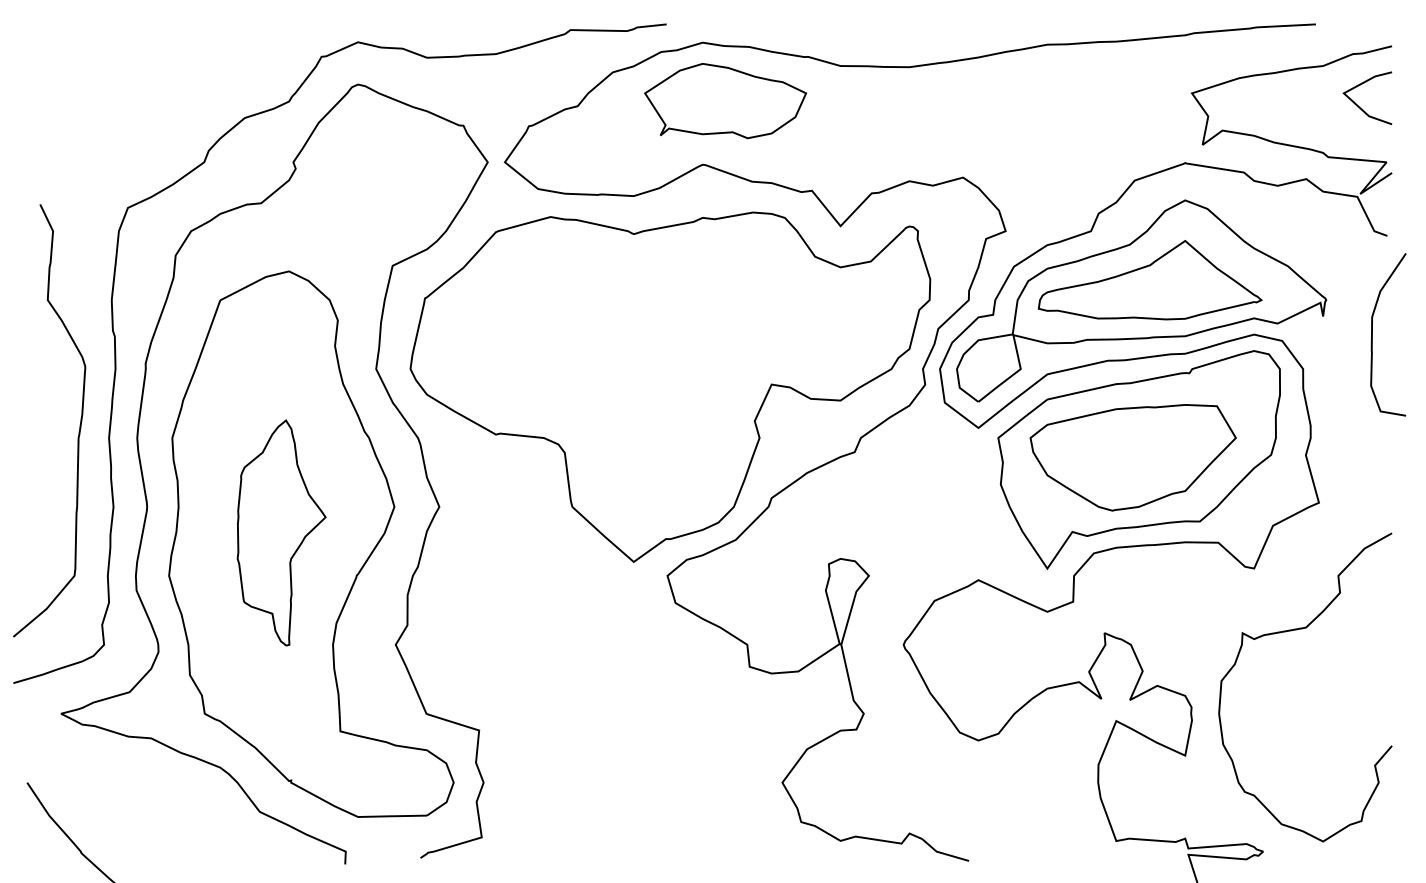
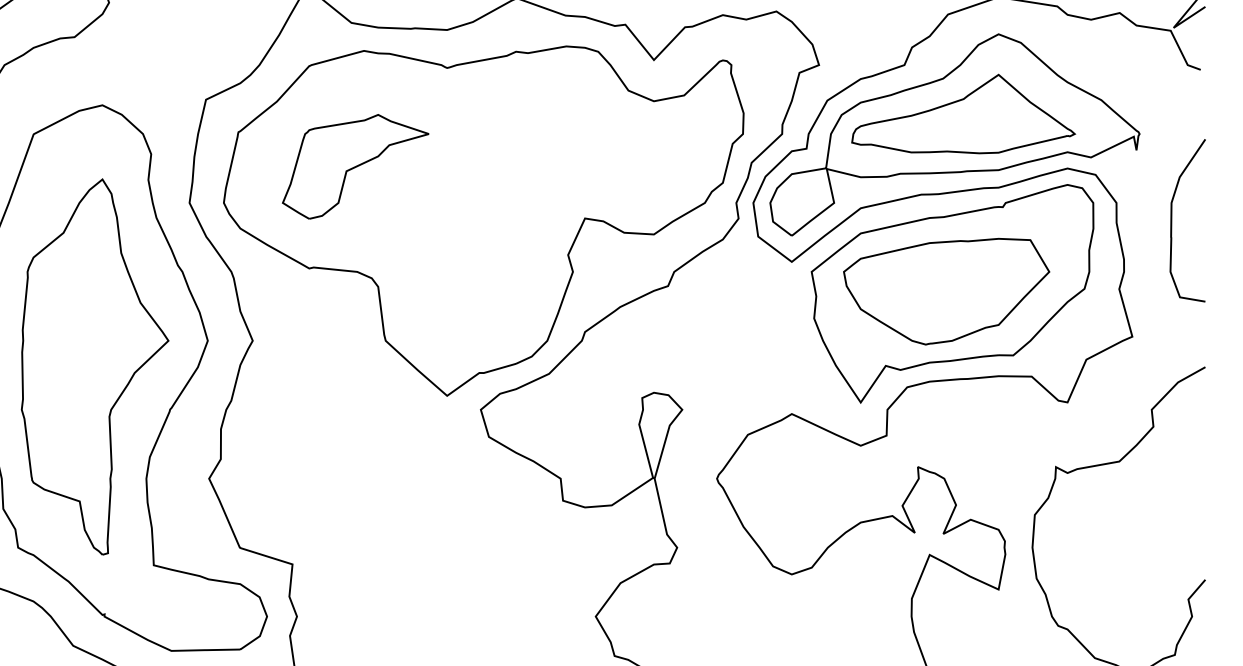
part: (541, 332) -> (354, 166), added
curve: (1372, 334) -> (1171, 220), moved
part: (281, 532) -> (94, 366), size x1.67

